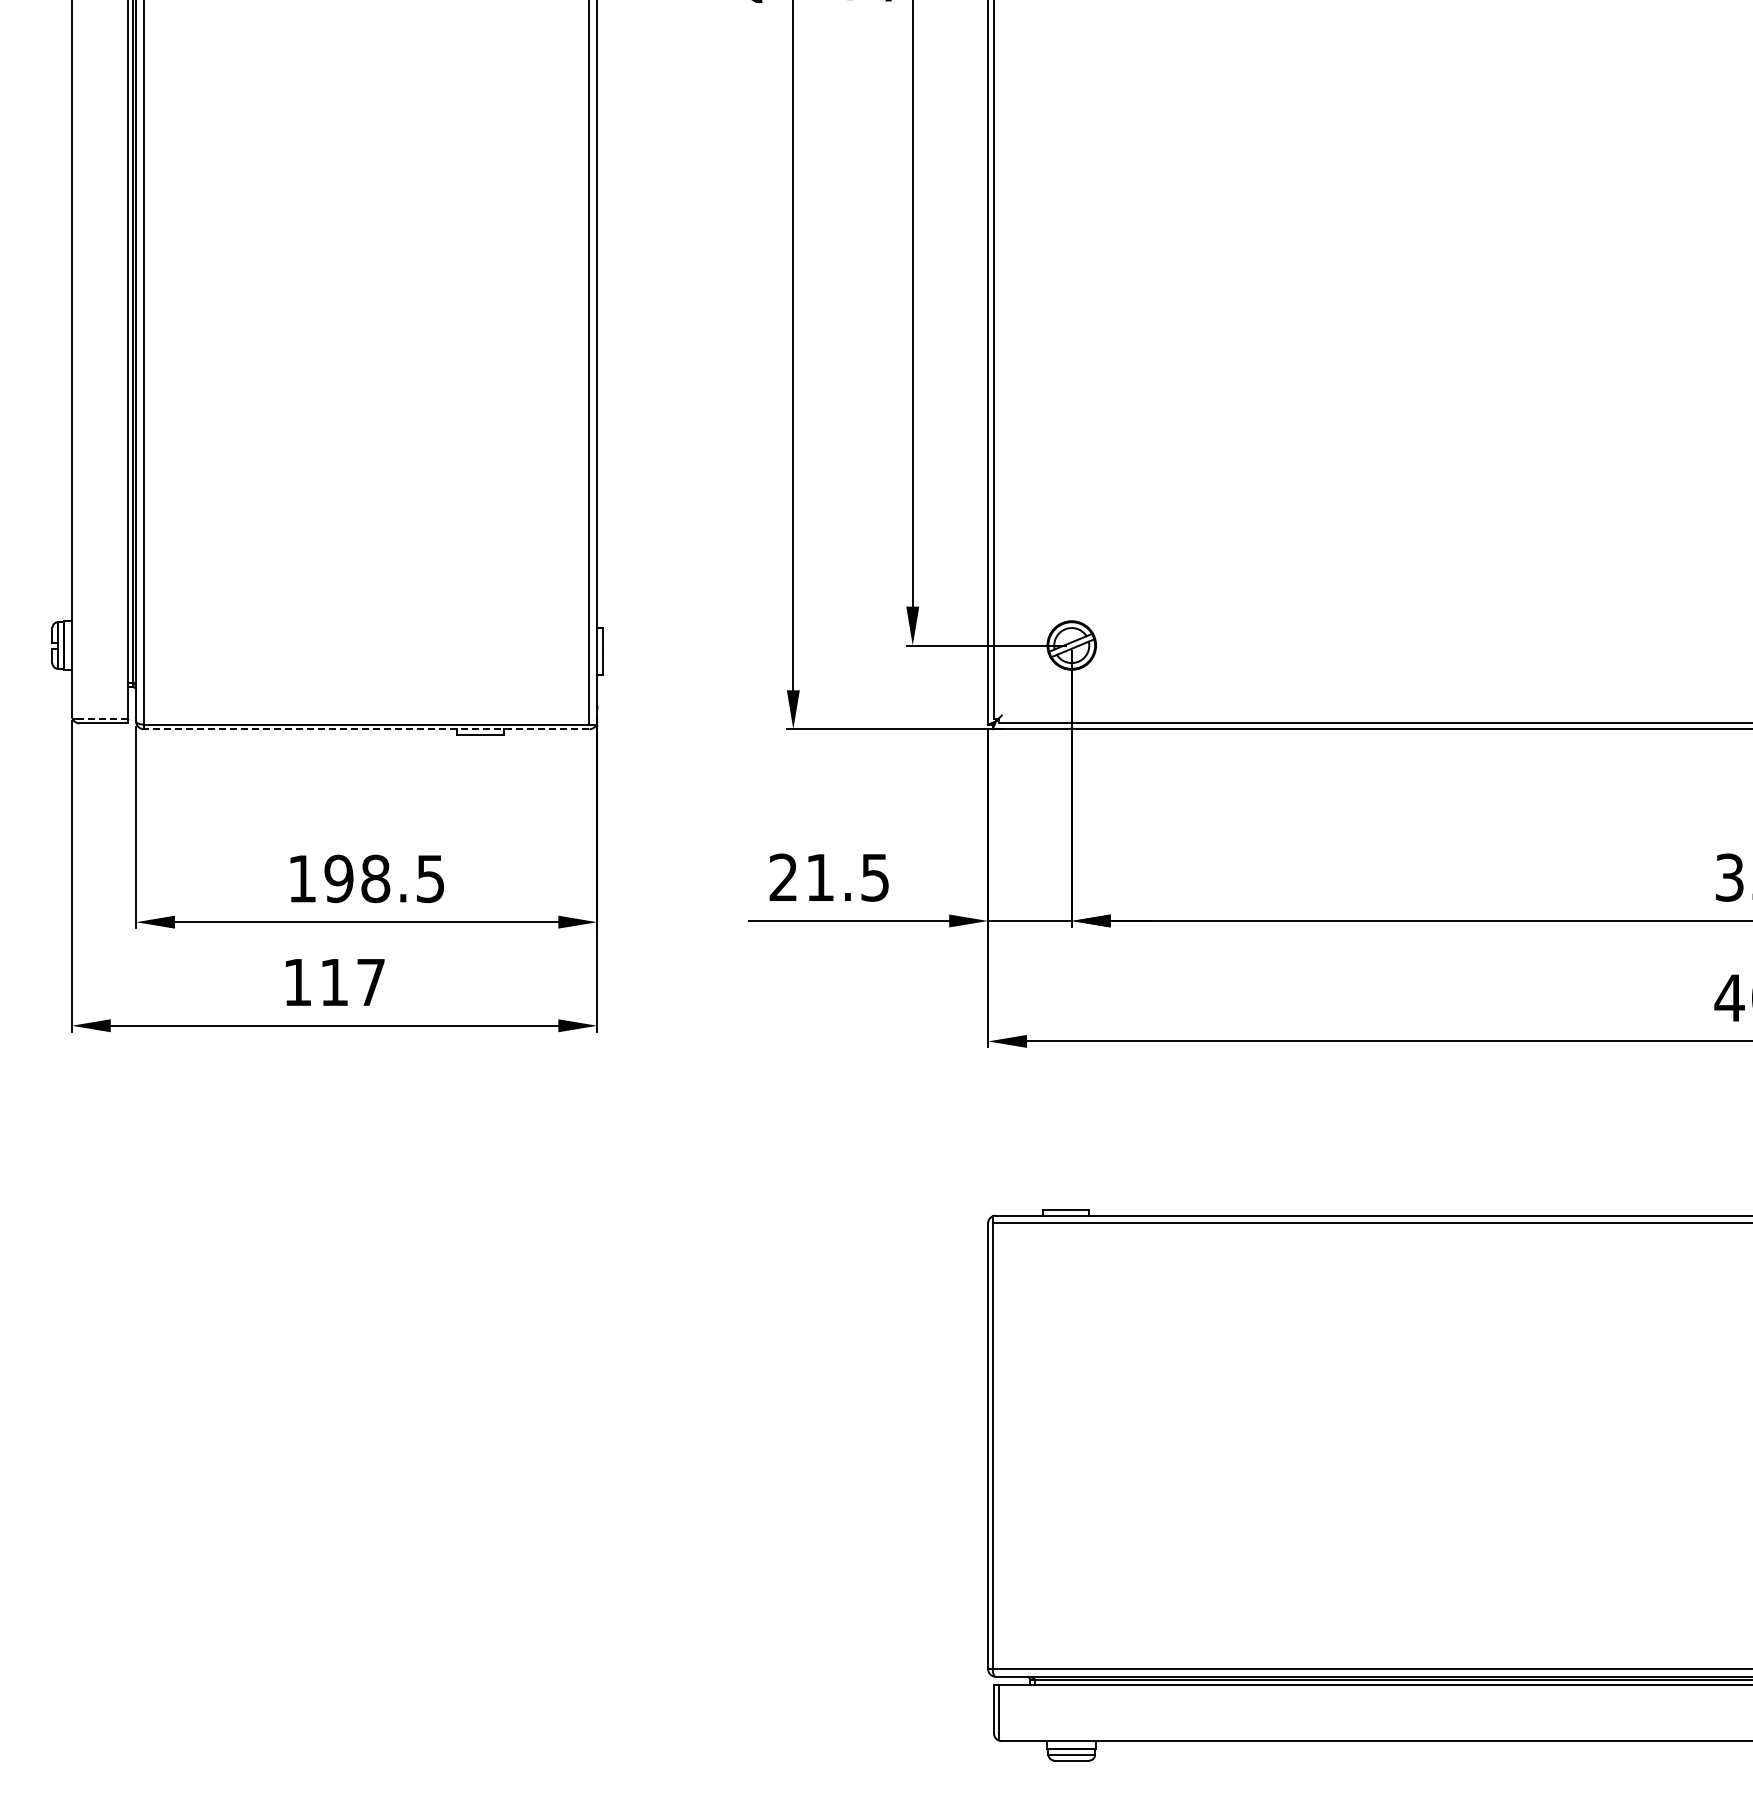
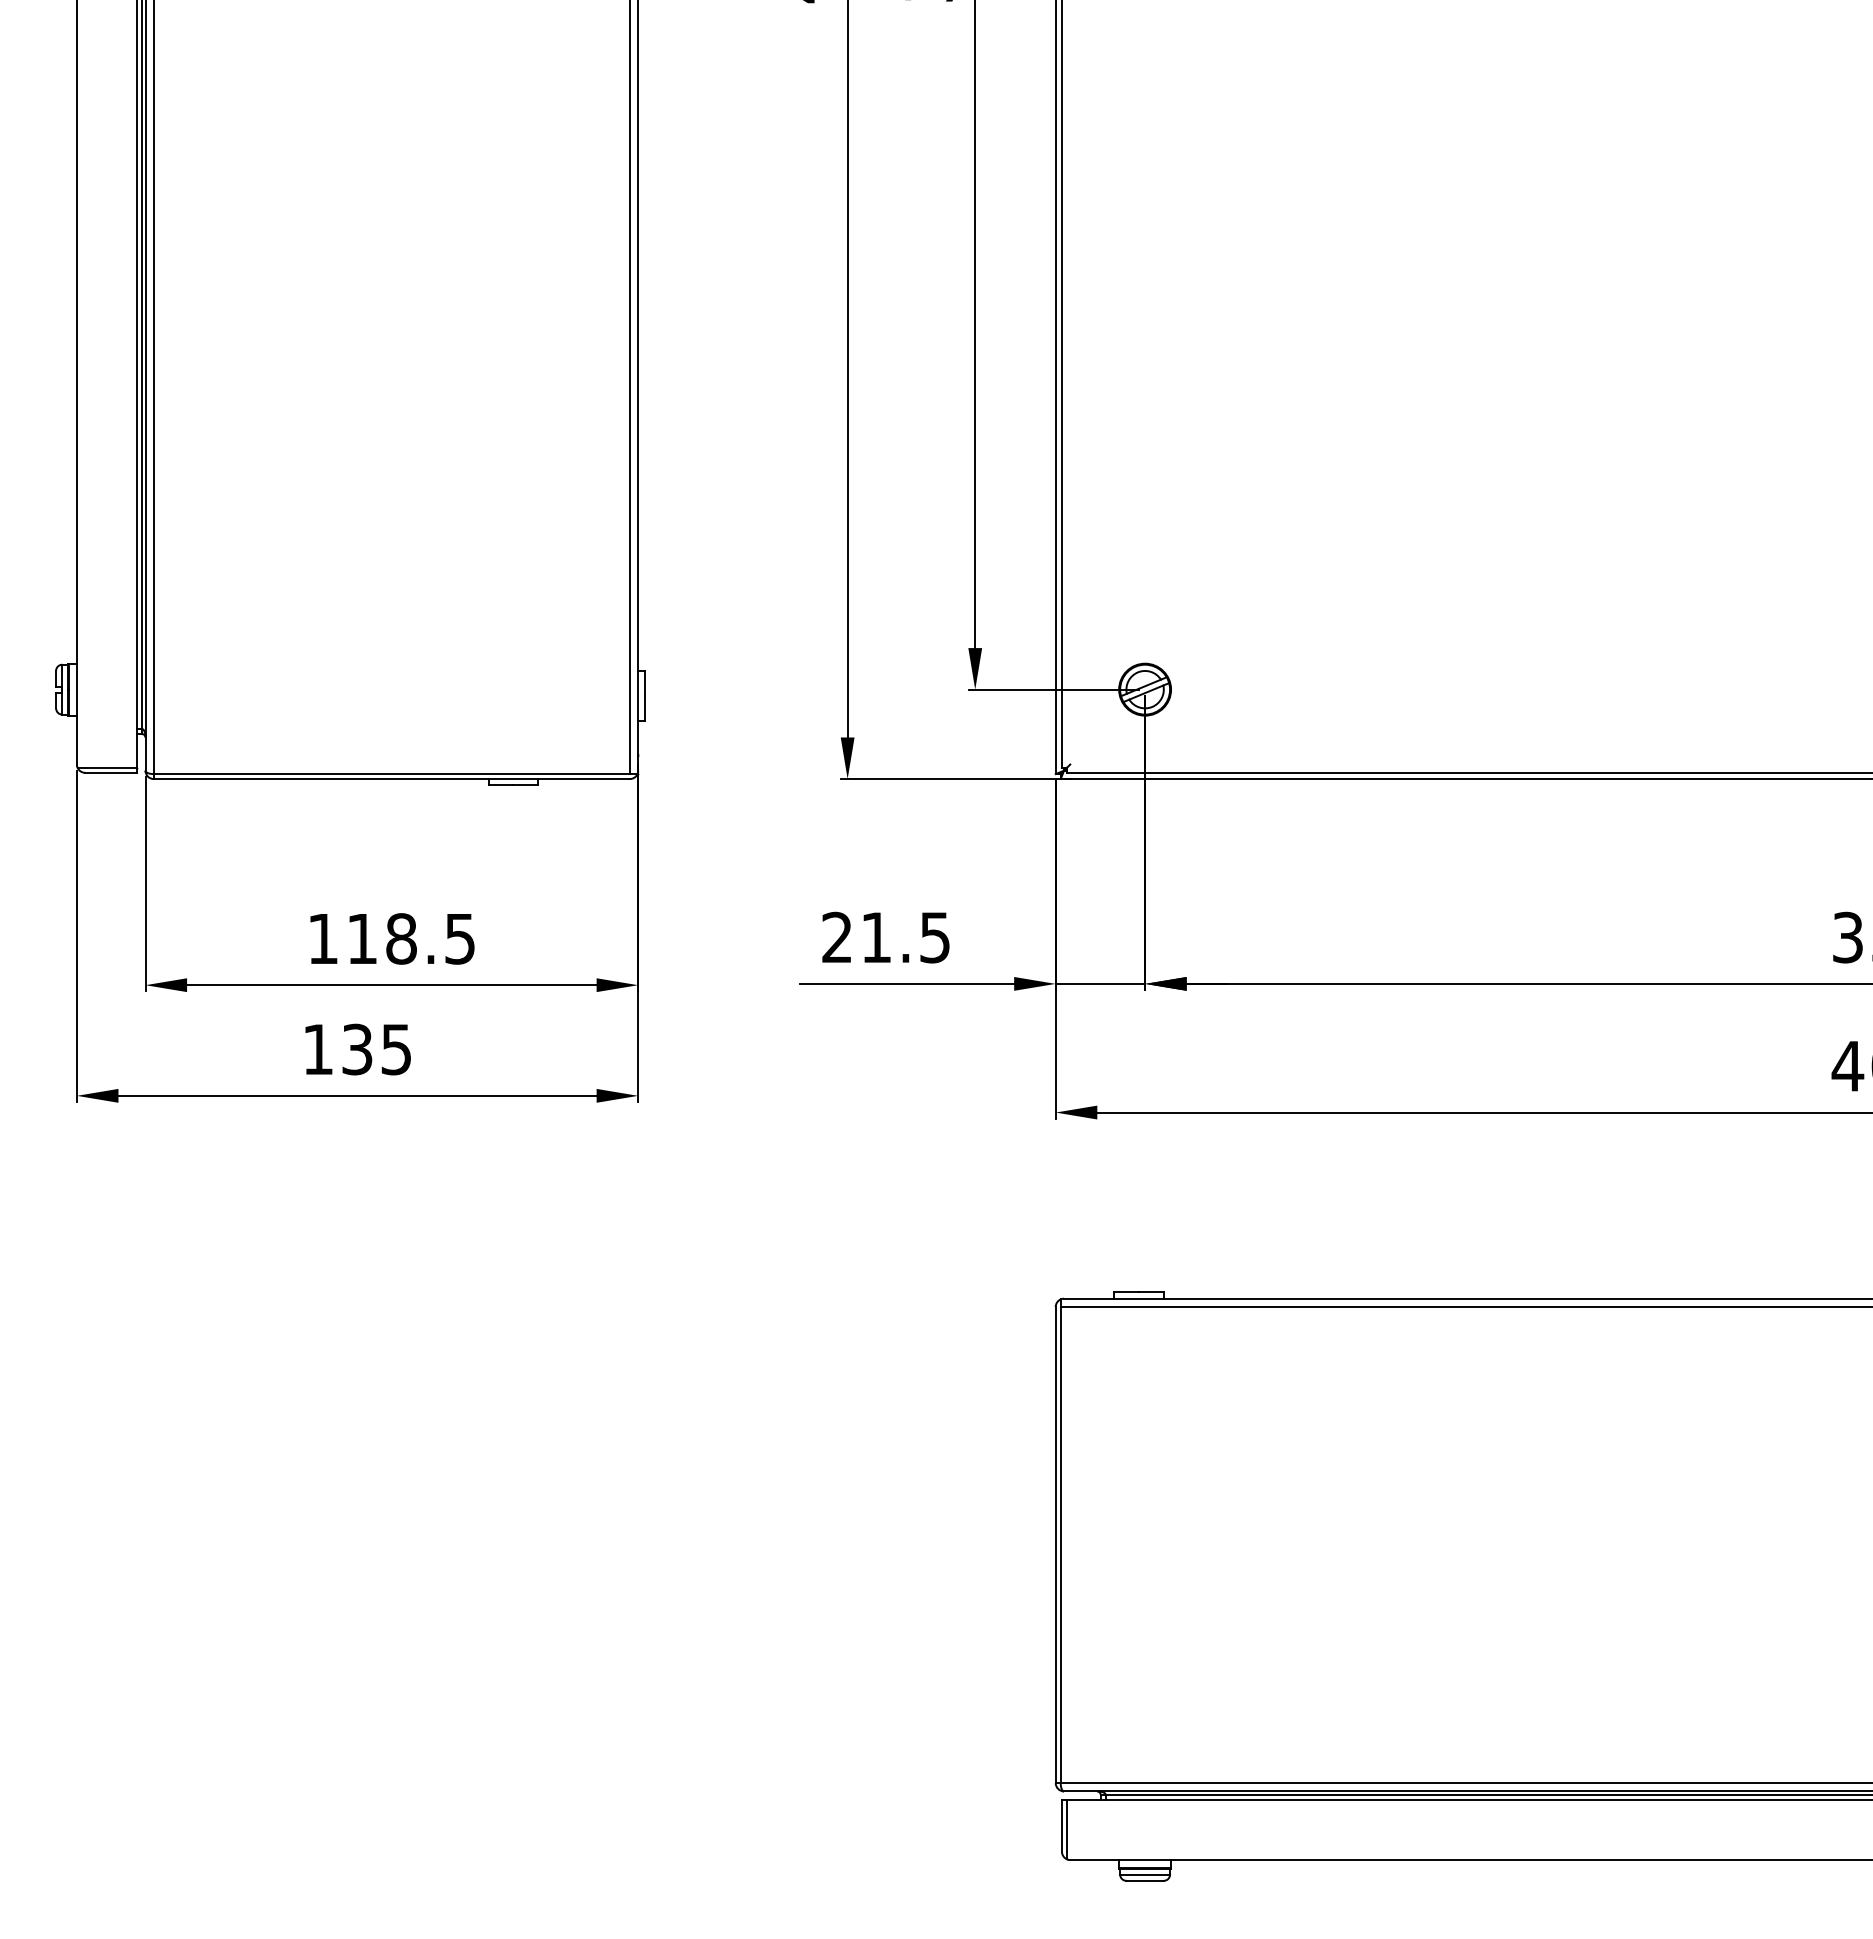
line: (103, 718) -> (110, 767), dashed -> solid
line: (366, 729) -> (391, 779), dashed -> solid
text: (338, 878) -> (361, 938), 198.5 -> 118.5
text: (352, 982) -> (376, 1049), 117 -> 135

